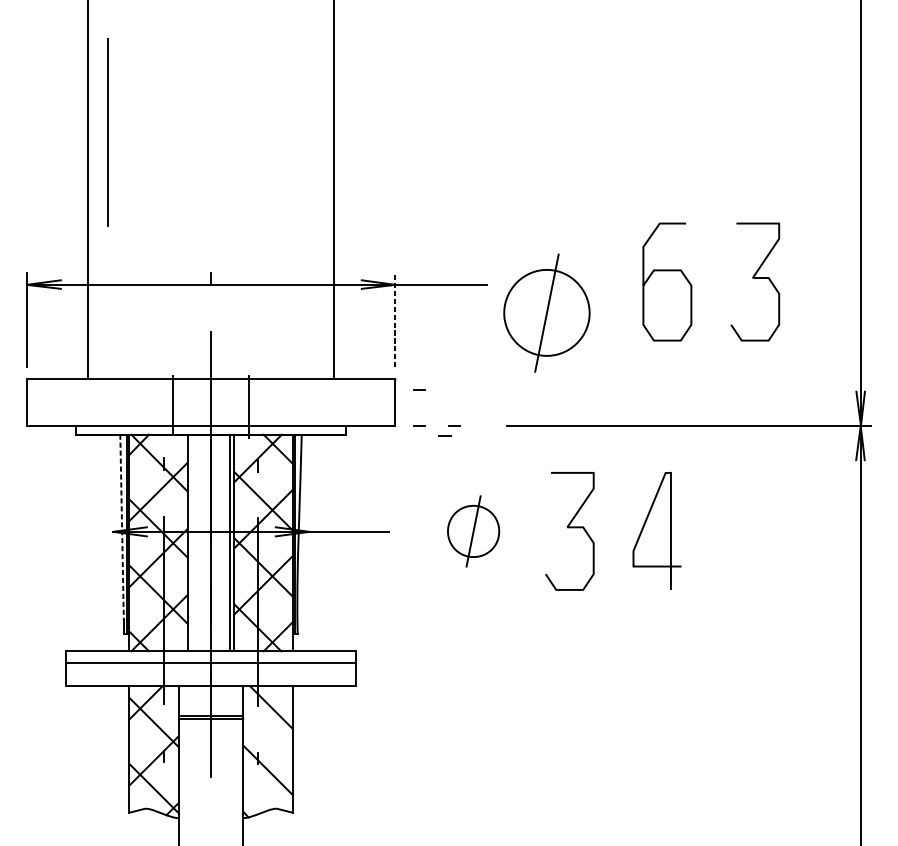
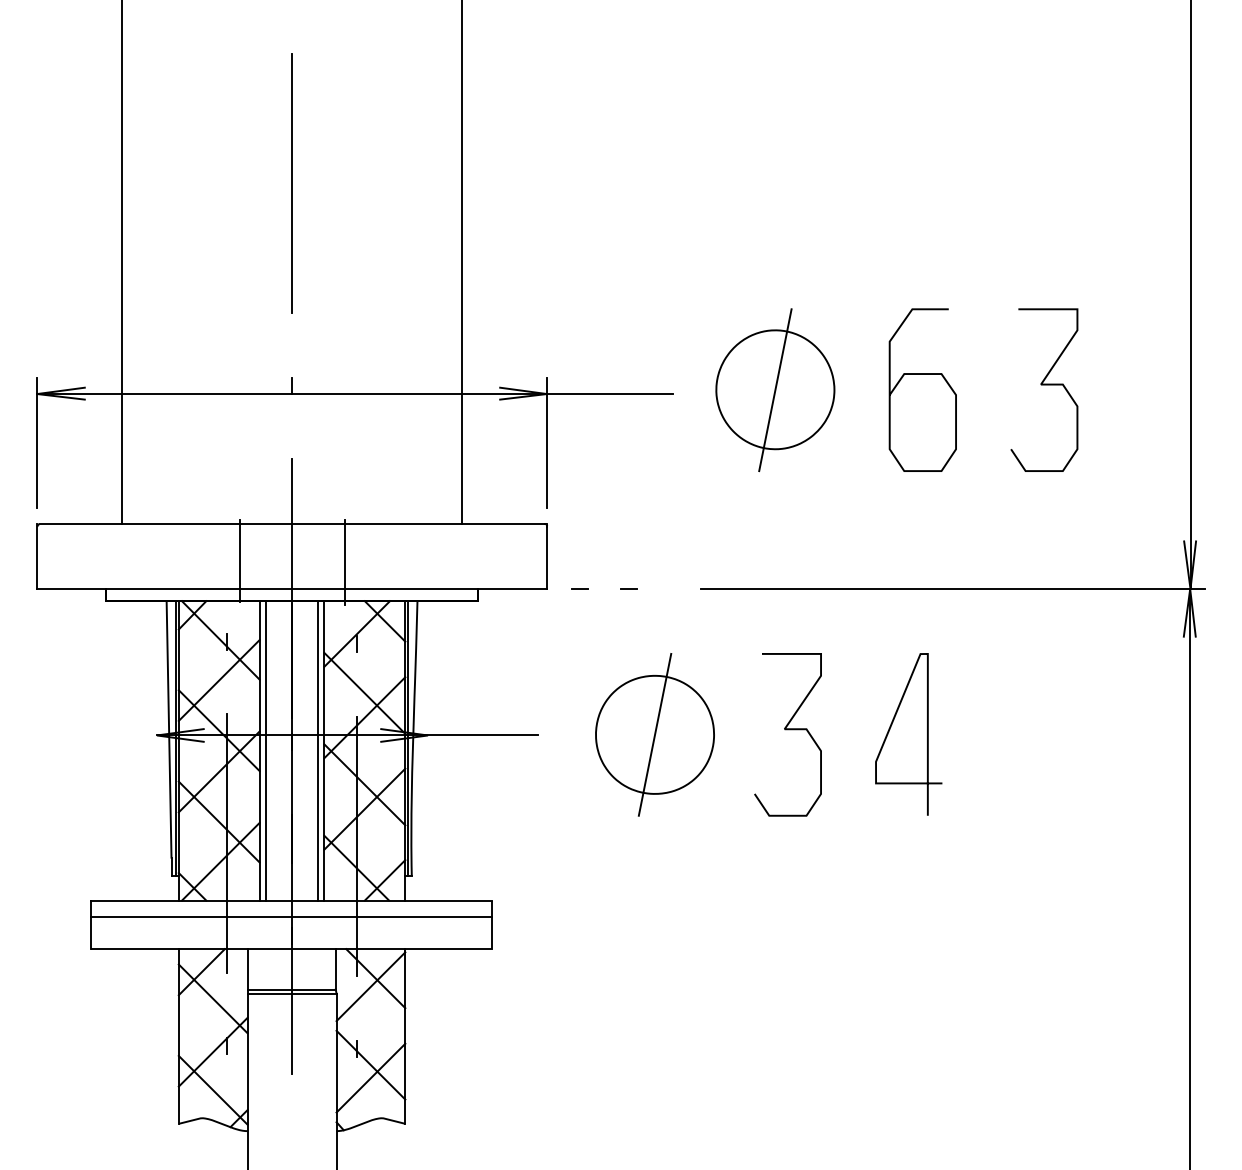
line: (107, 132) -> (291, 183), moved
part: (547, 313) -> (775, 390), moved
line: (395, 319) -> (546, 442), dashed -> solid
line: (418, 390) -> (579, 539), removed
line: (445, 435) -> (615, 602), removed
line: (122, 527) -> (169, 729), dashed -> solid
part: (473, 531) -> (654, 734), size x1.67
line: (192, 542) -> (266, 750), added
line: (267, 713) -> (370, 986), added
line: (267, 779) -> (370, 1077), added

